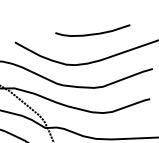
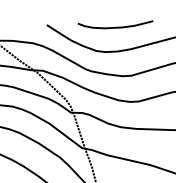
curve: (93, 33) -> (115, 26), moved

